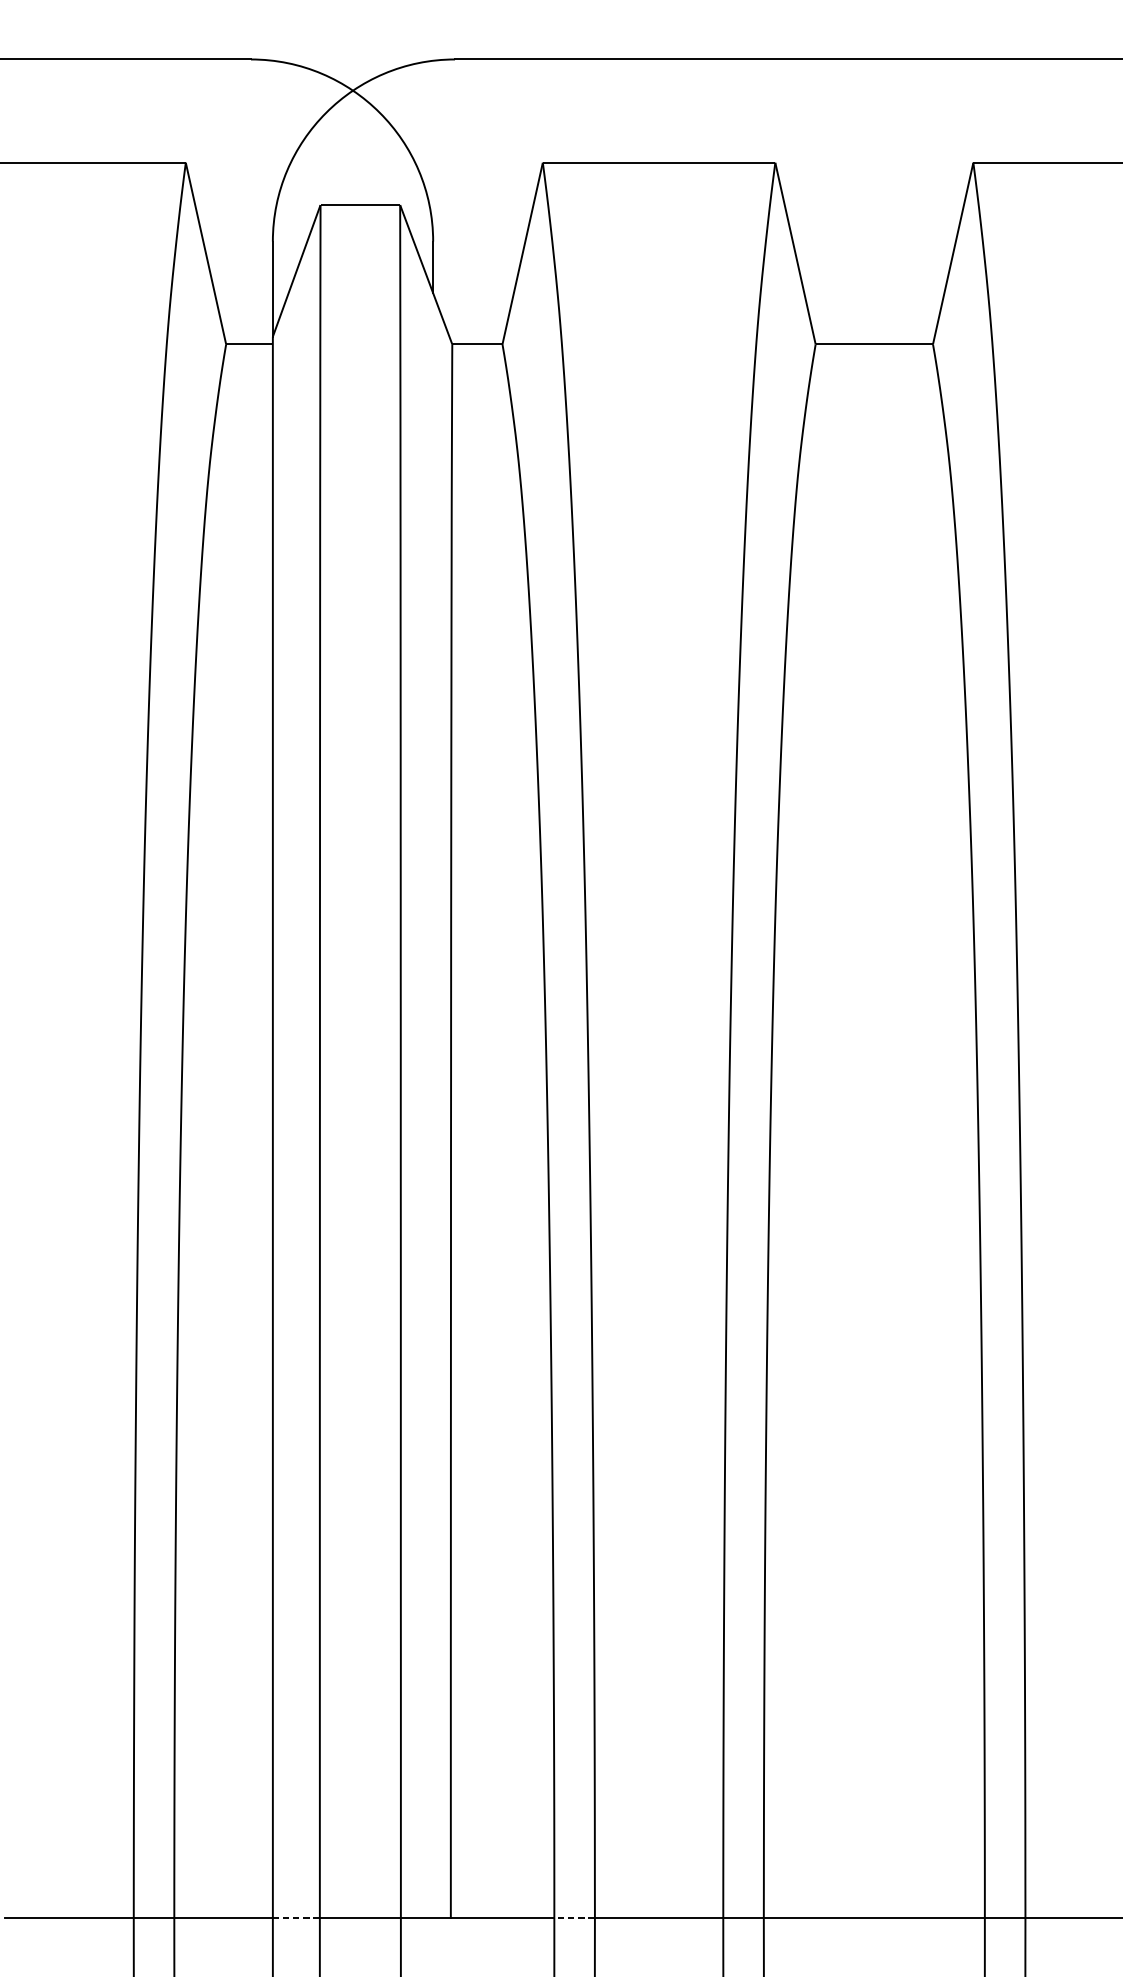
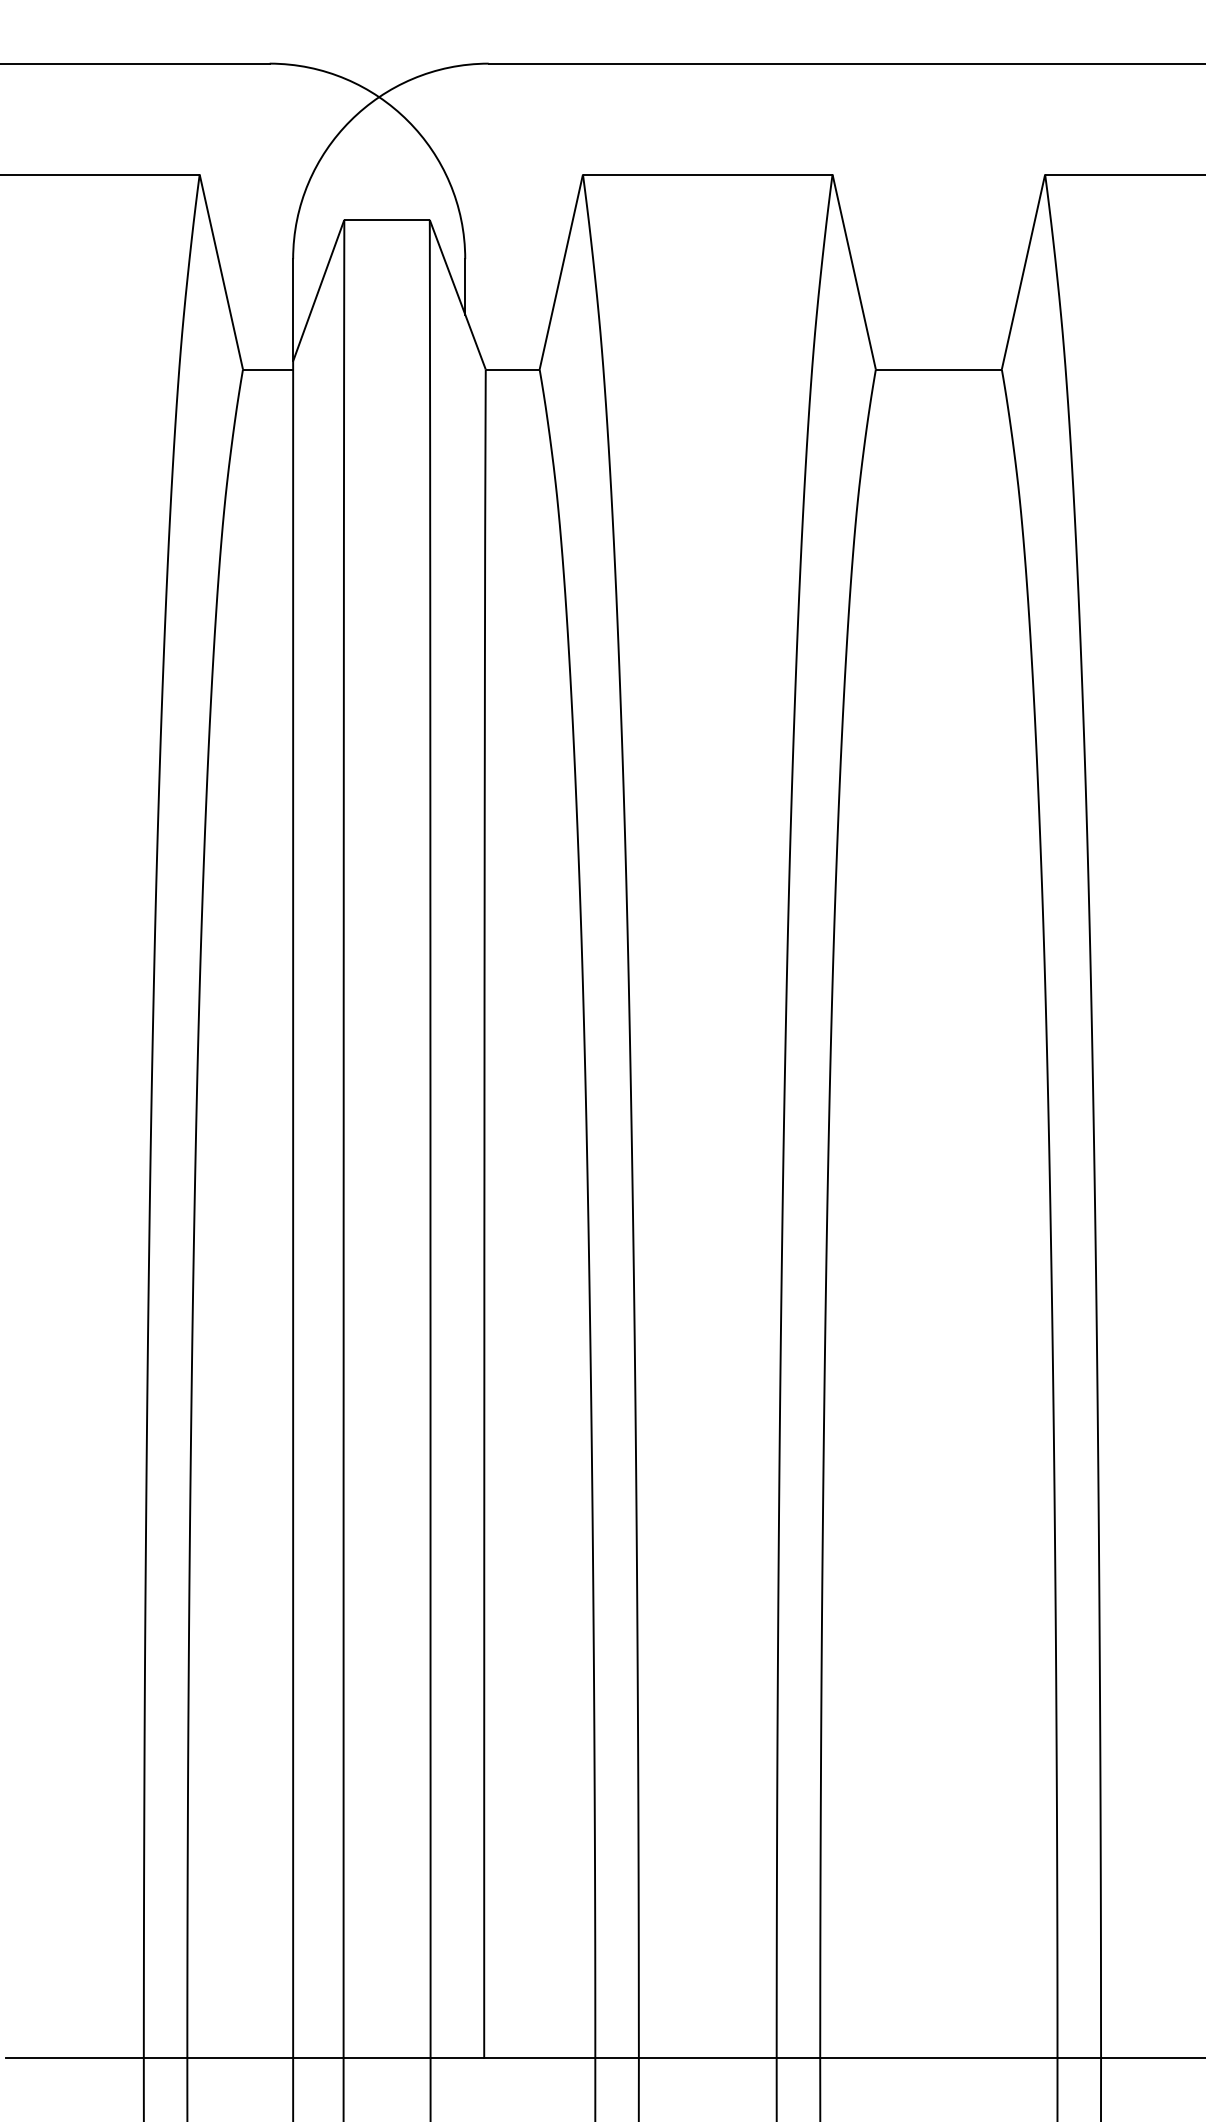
line: (295, 1917) -> (317, 2058), dashed -> solid
line: (575, 1917) -> (617, 2058), dashed -> solid

